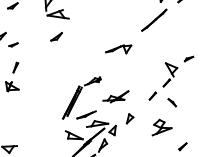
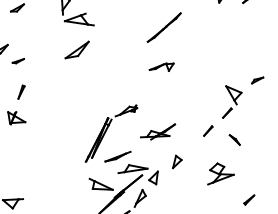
line: (153, 20) -> (163, 27), moved
part: (56, 37) -> (76, 50), size x1.6
part: (118, 48) -> (161, 66), size x0.7

